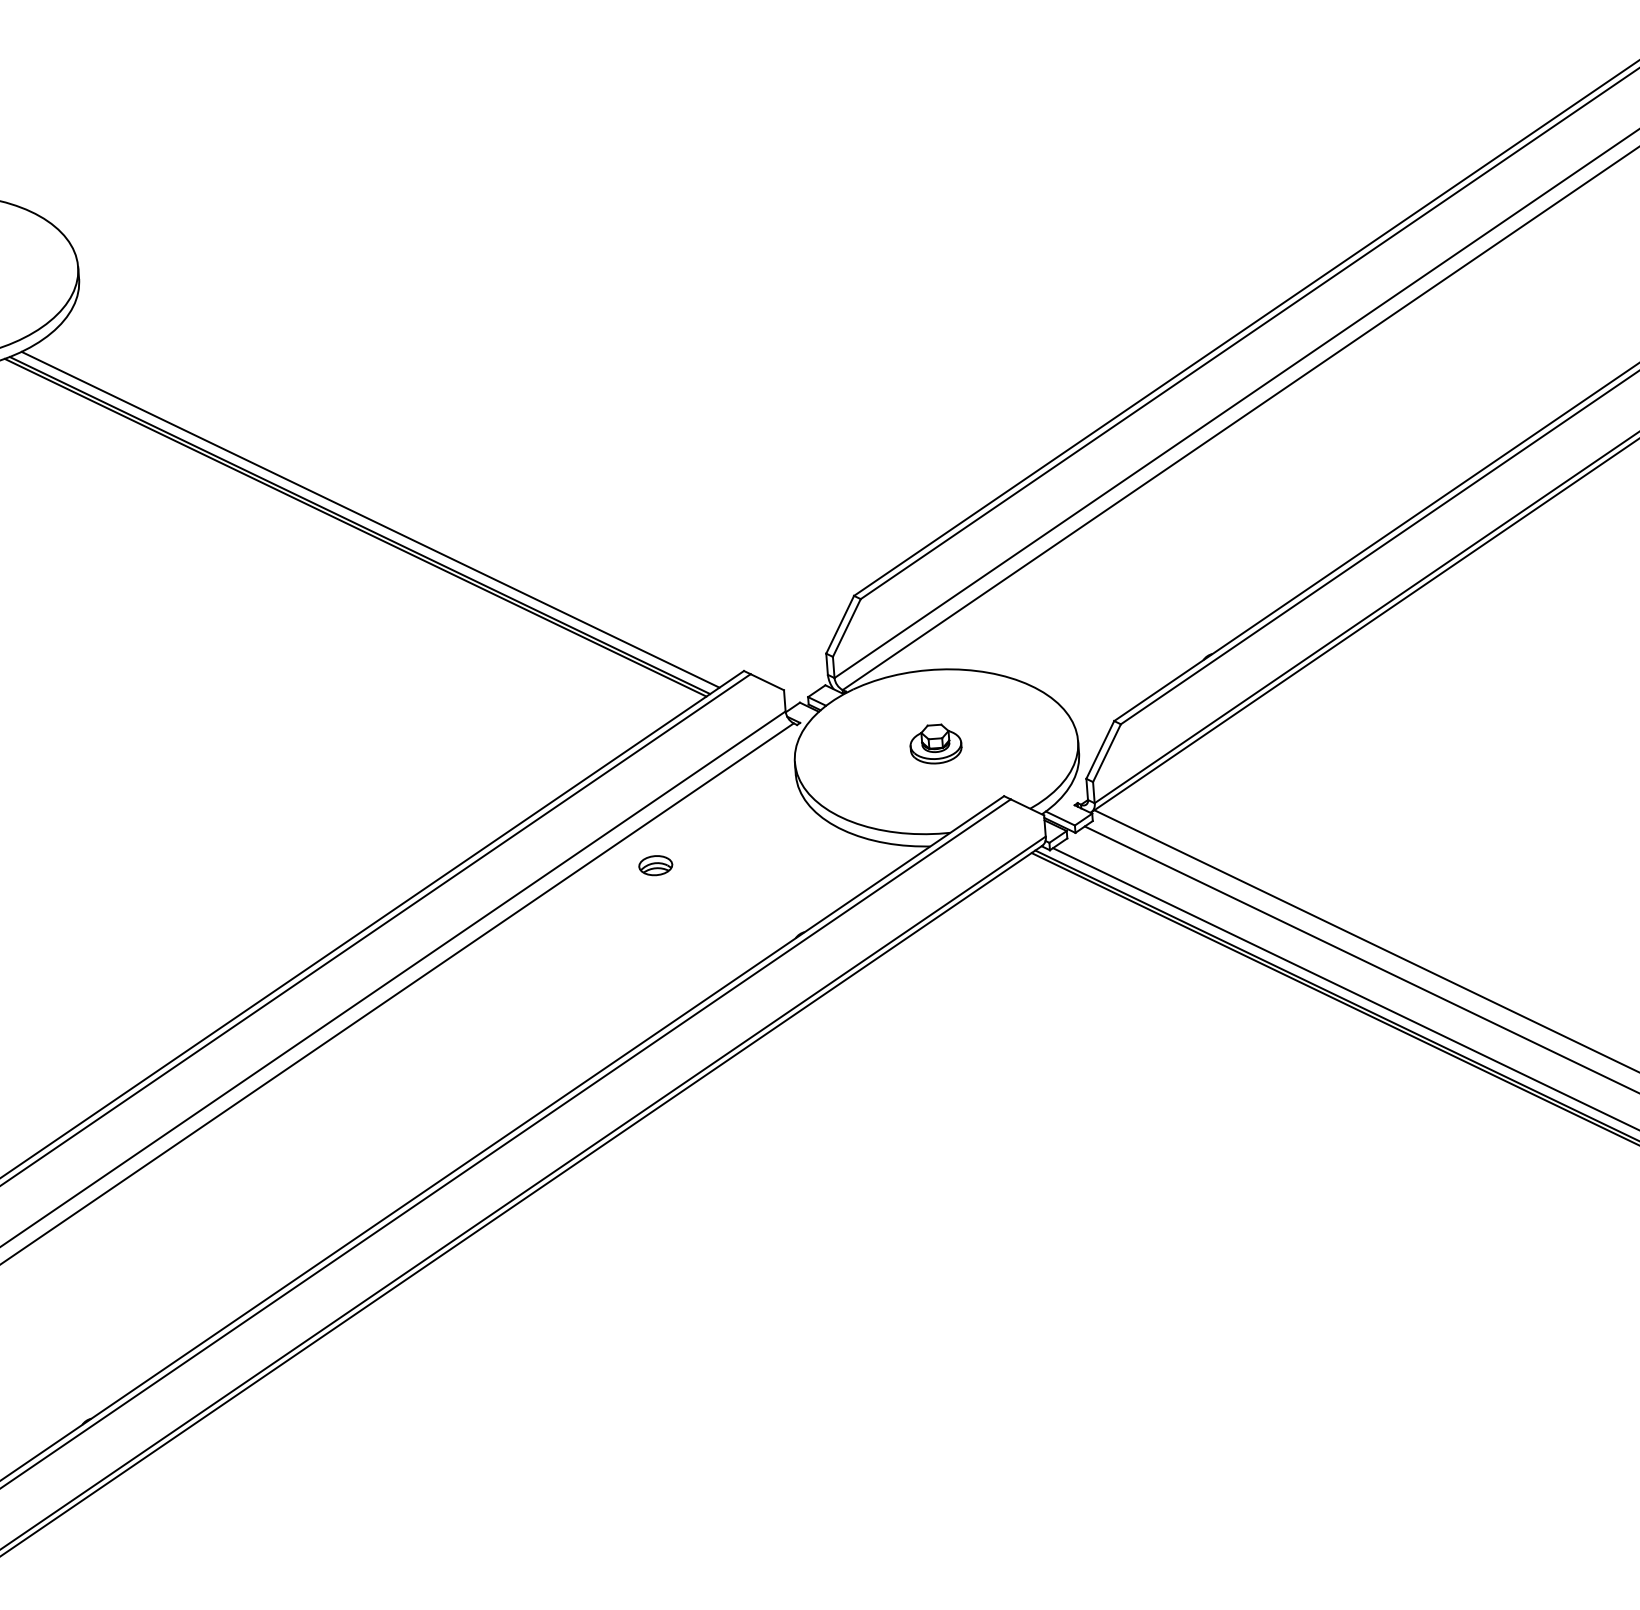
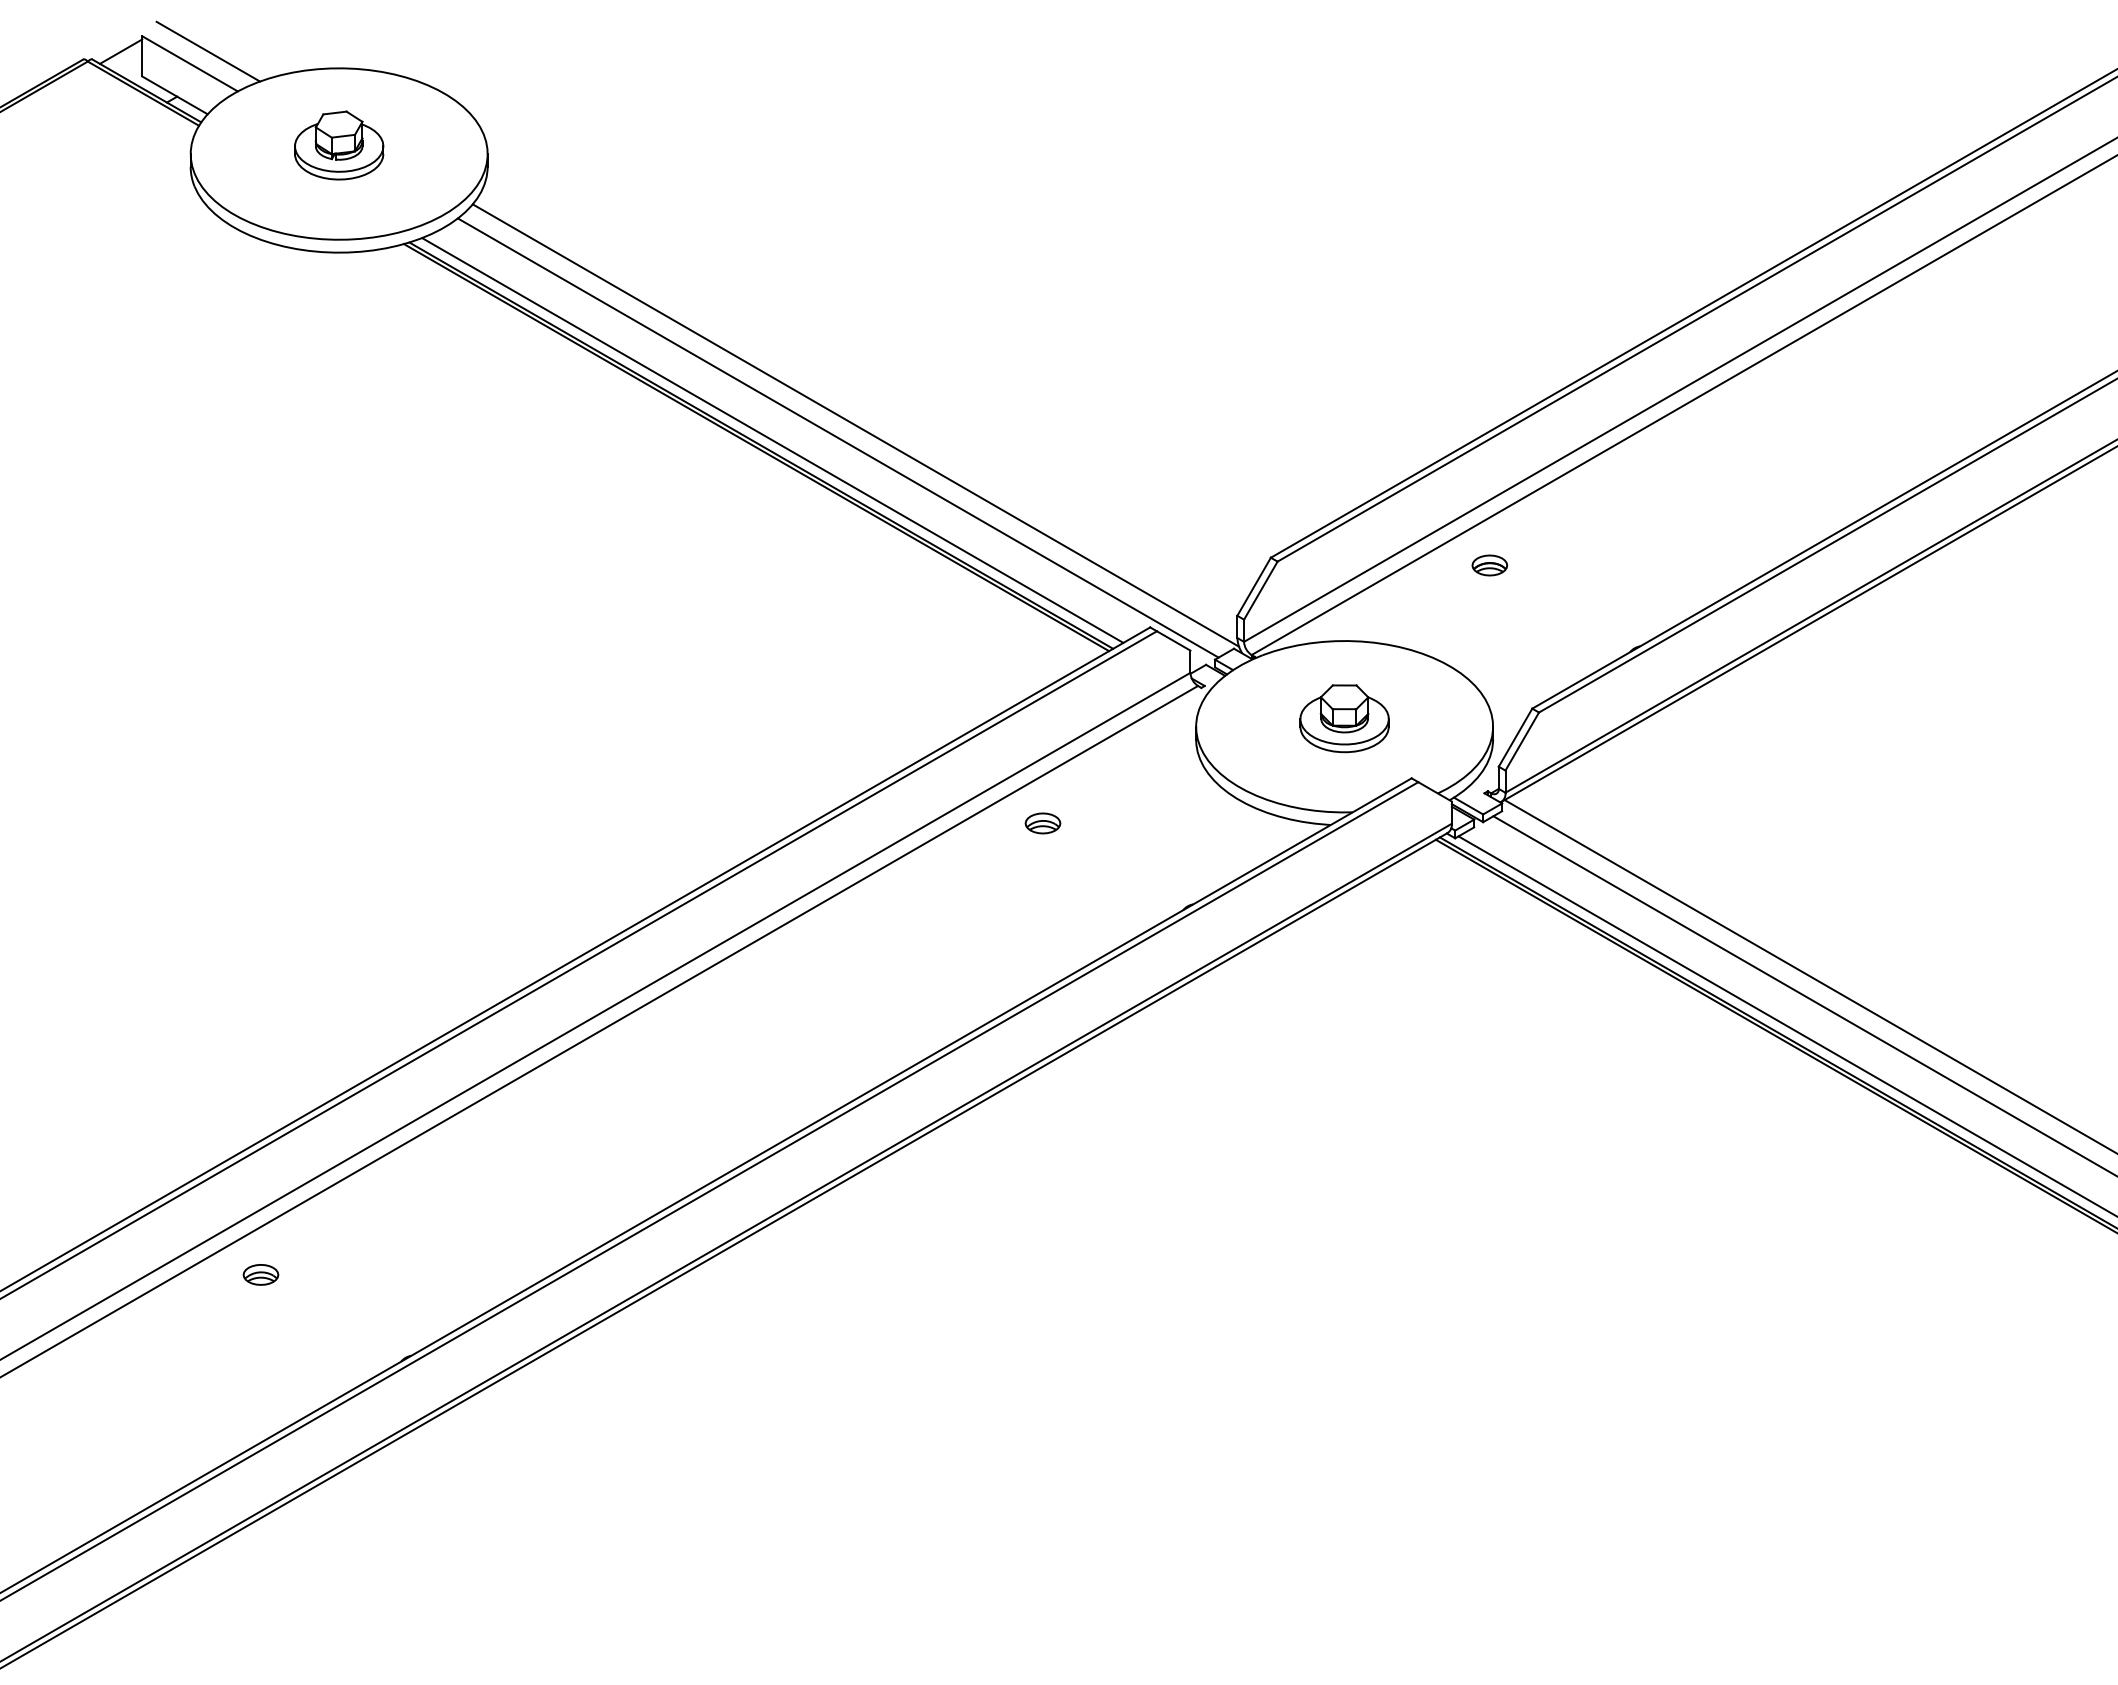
line: (448, 499) -> (855, 425), added
line: (432, 512) -> (837, 437), added
part: (1063, 587) -> (1489, 565), added
part: (935, 743) -> (1344, 718), size x1.67

